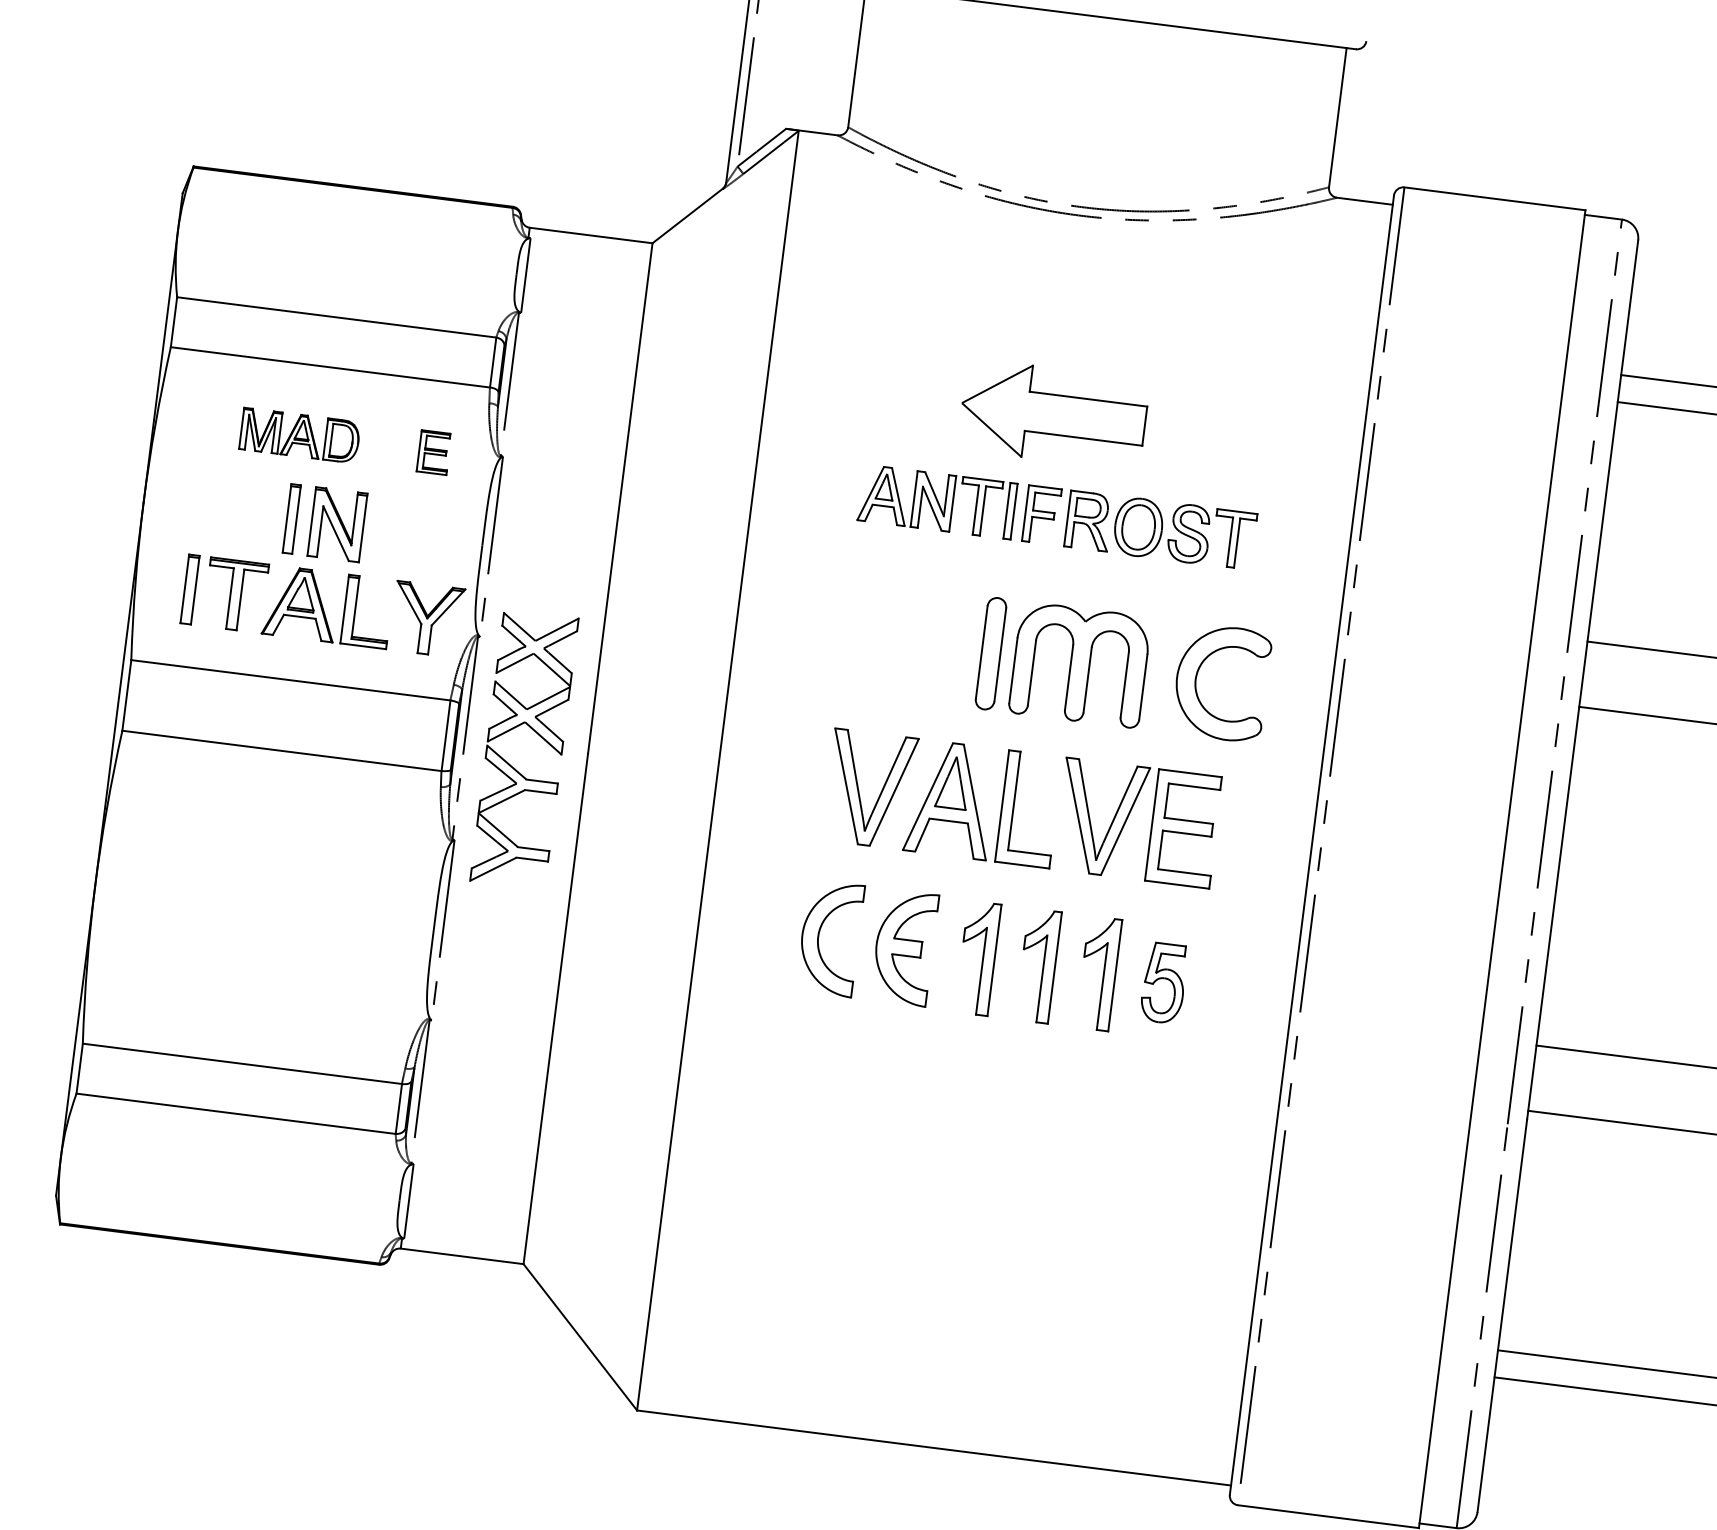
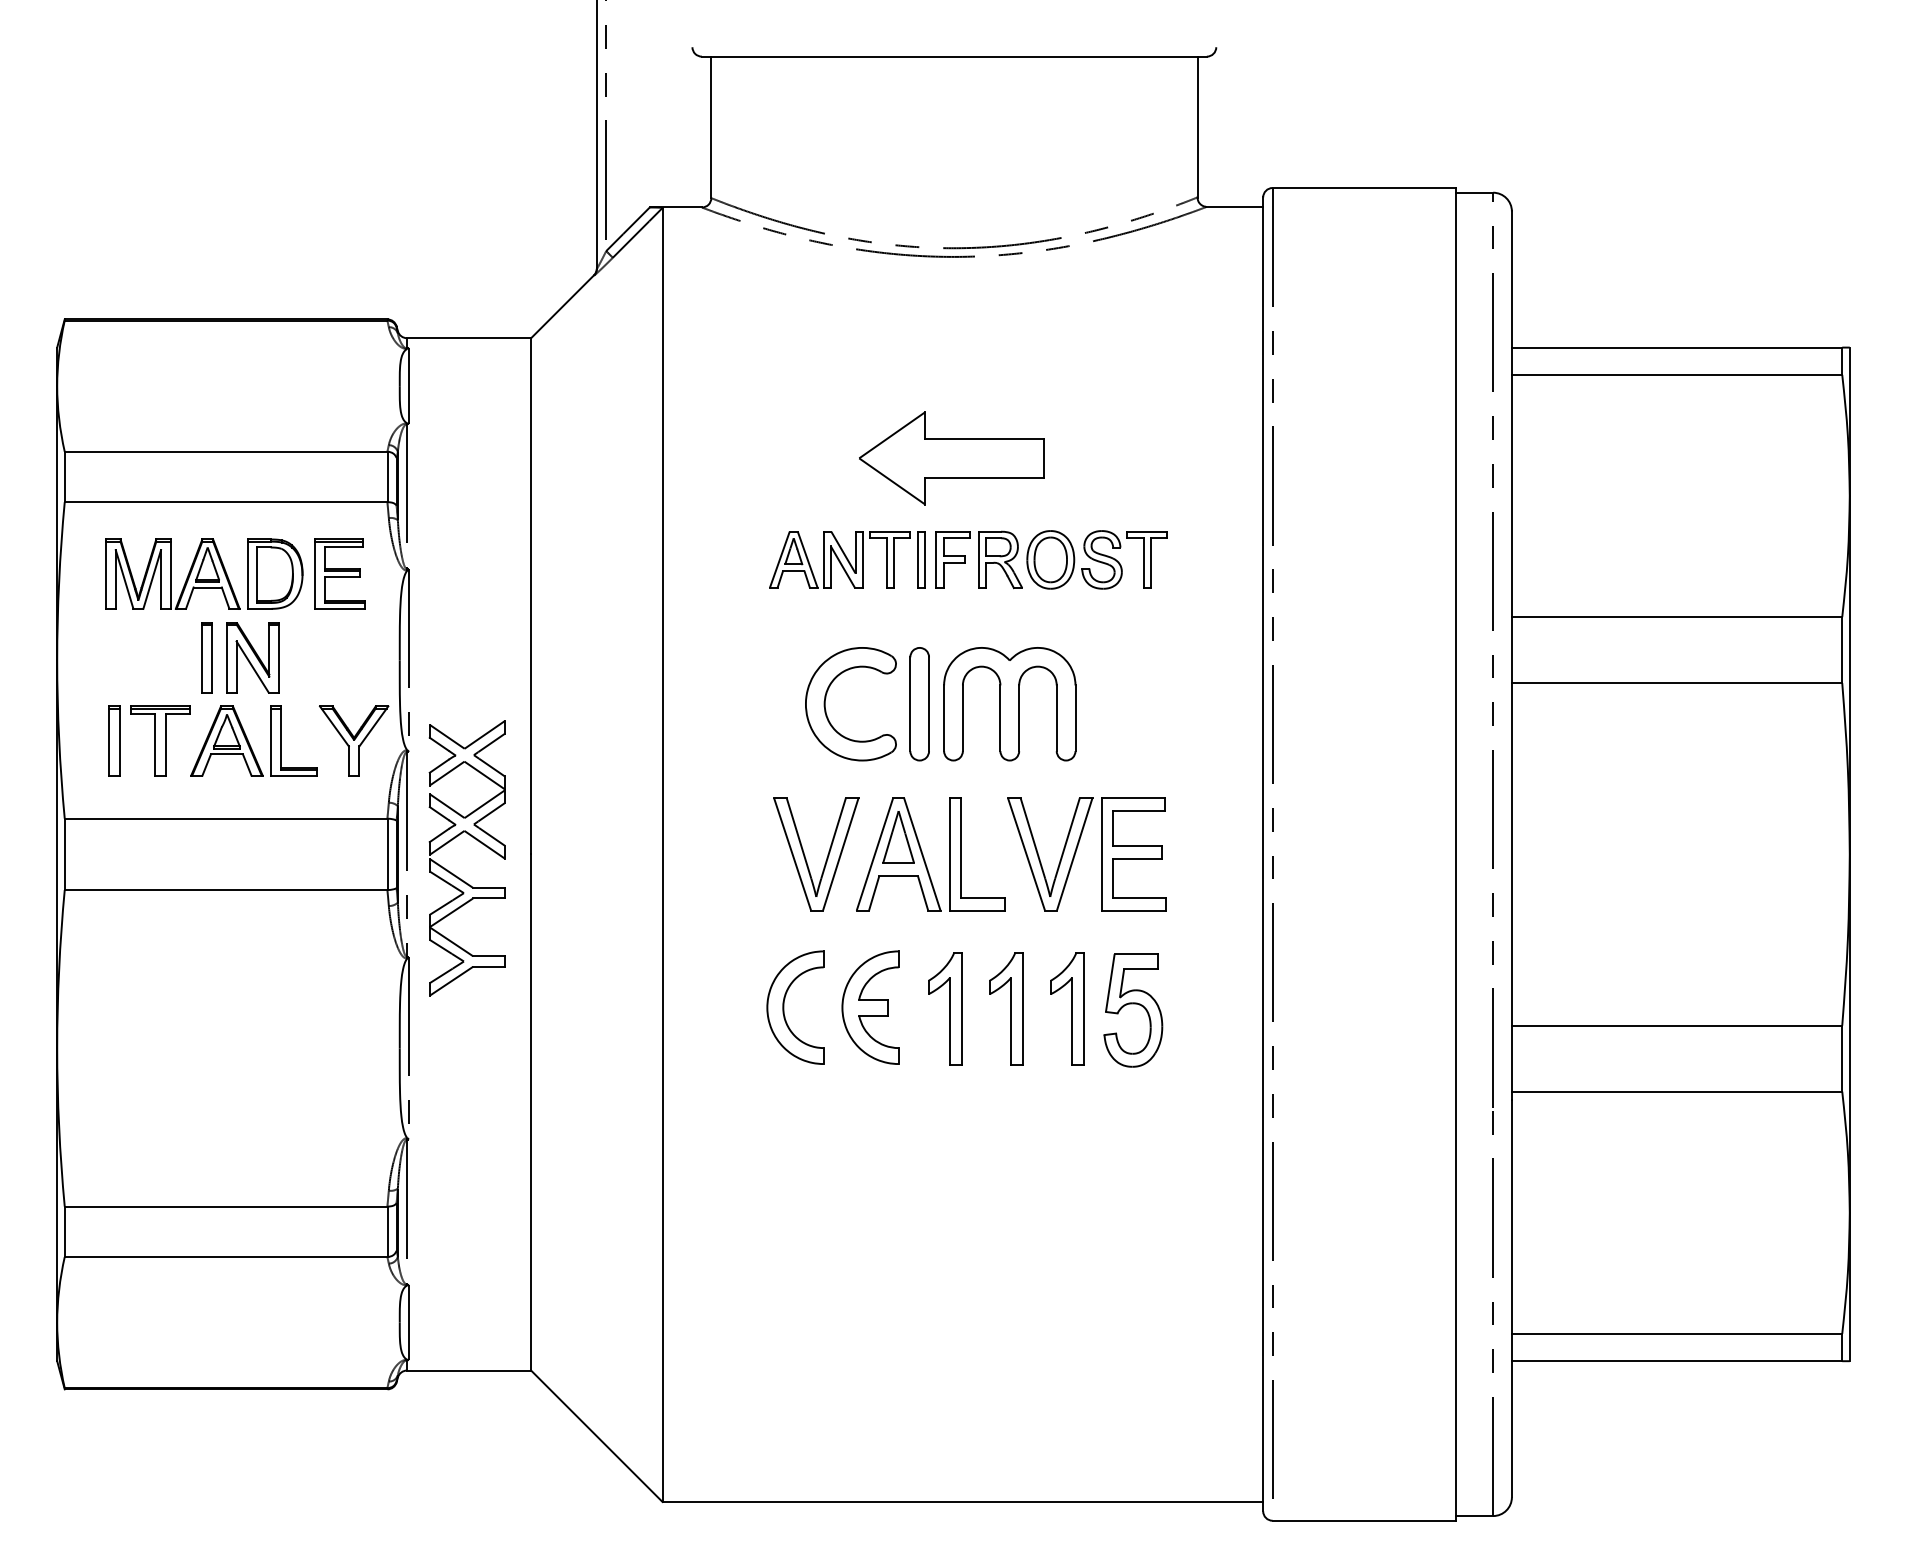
part: (300, 435) -> (204, 573), size x1.67
part: (433, 452) -> (339, 573), size x1.67
part: (1198, 674) -> (826, 698), moved
part: (1164, 983) -> (1133, 1010), size x1.43

